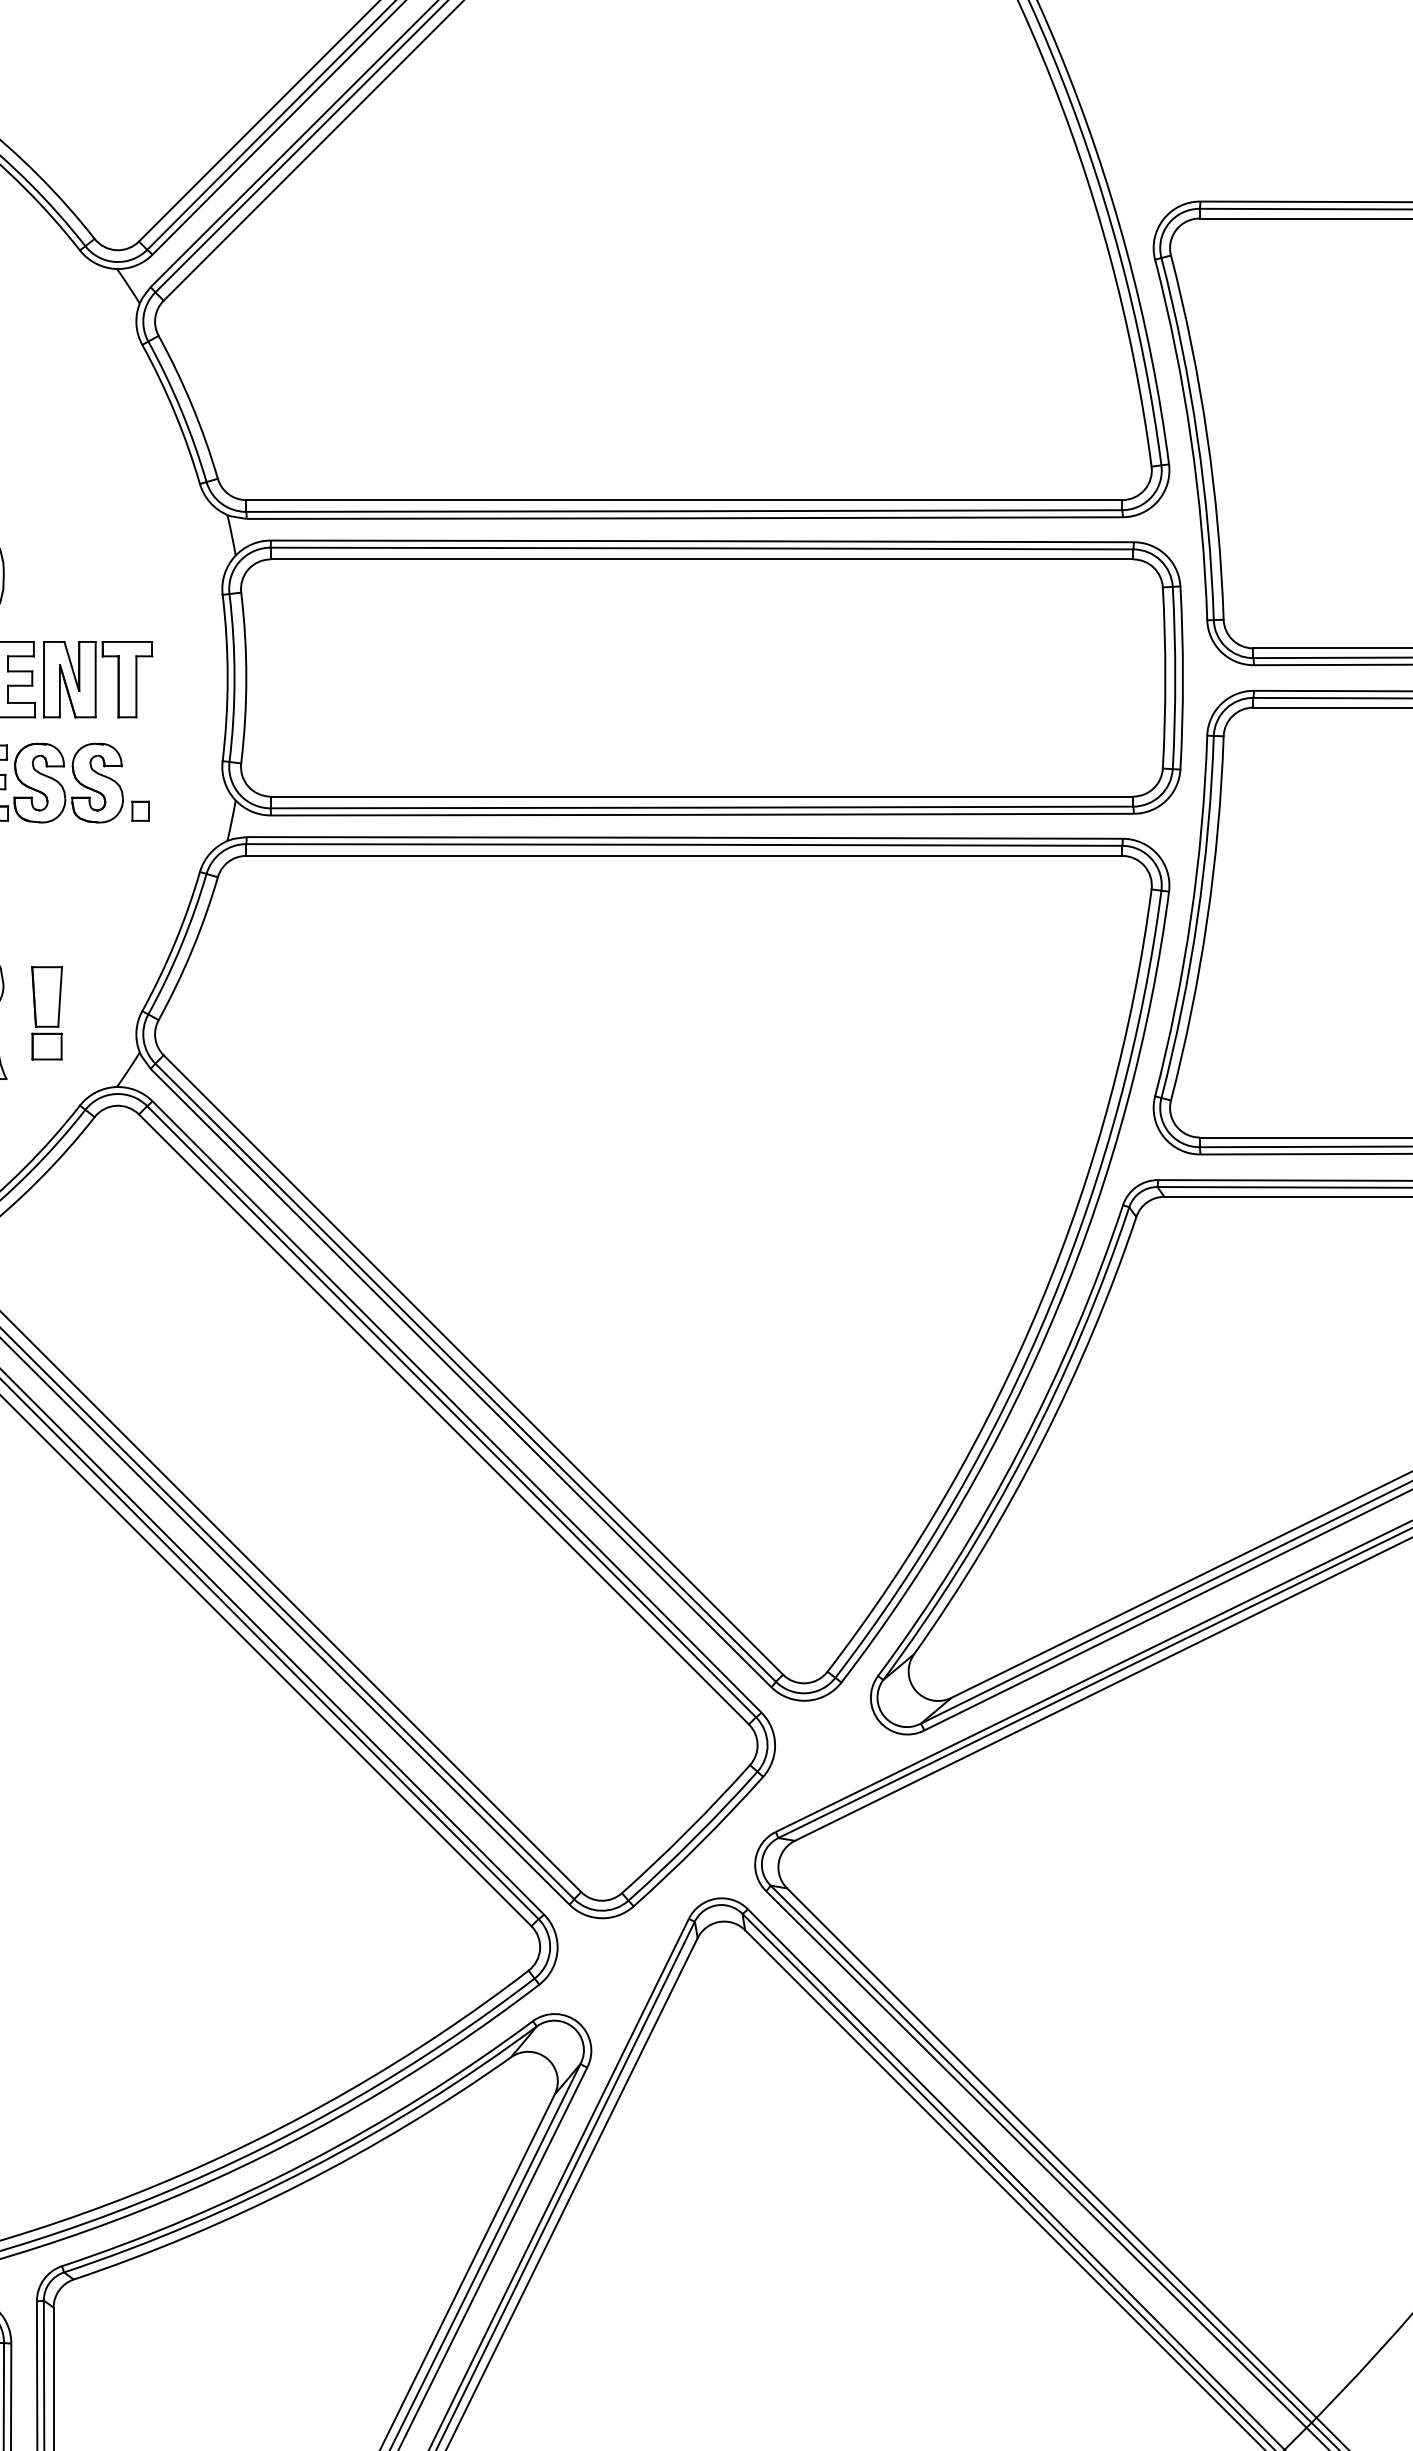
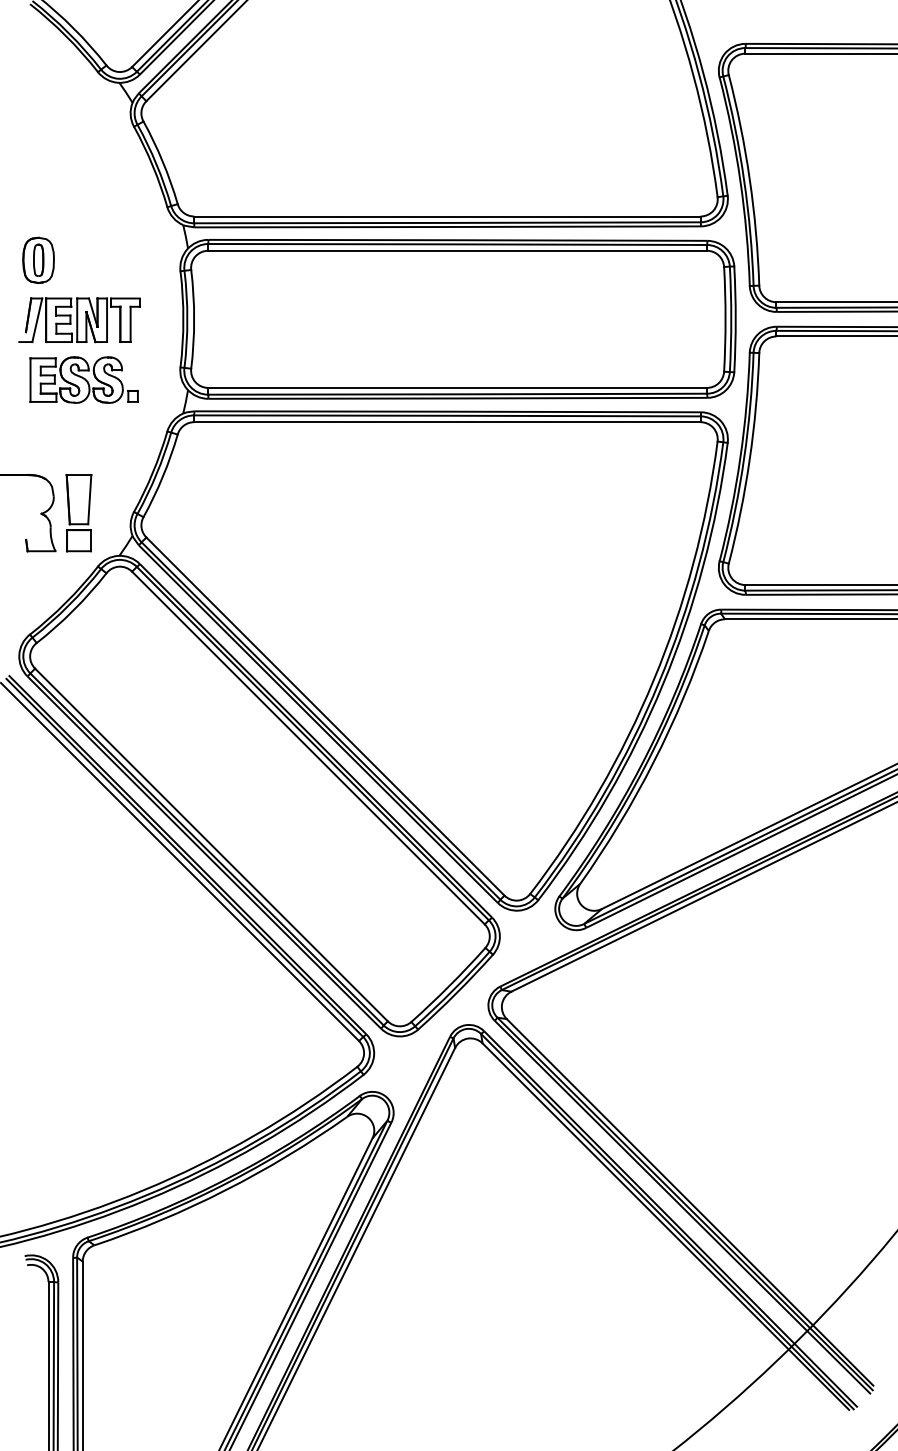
part: (46, 1013) -> (78, 513), size x1.43

